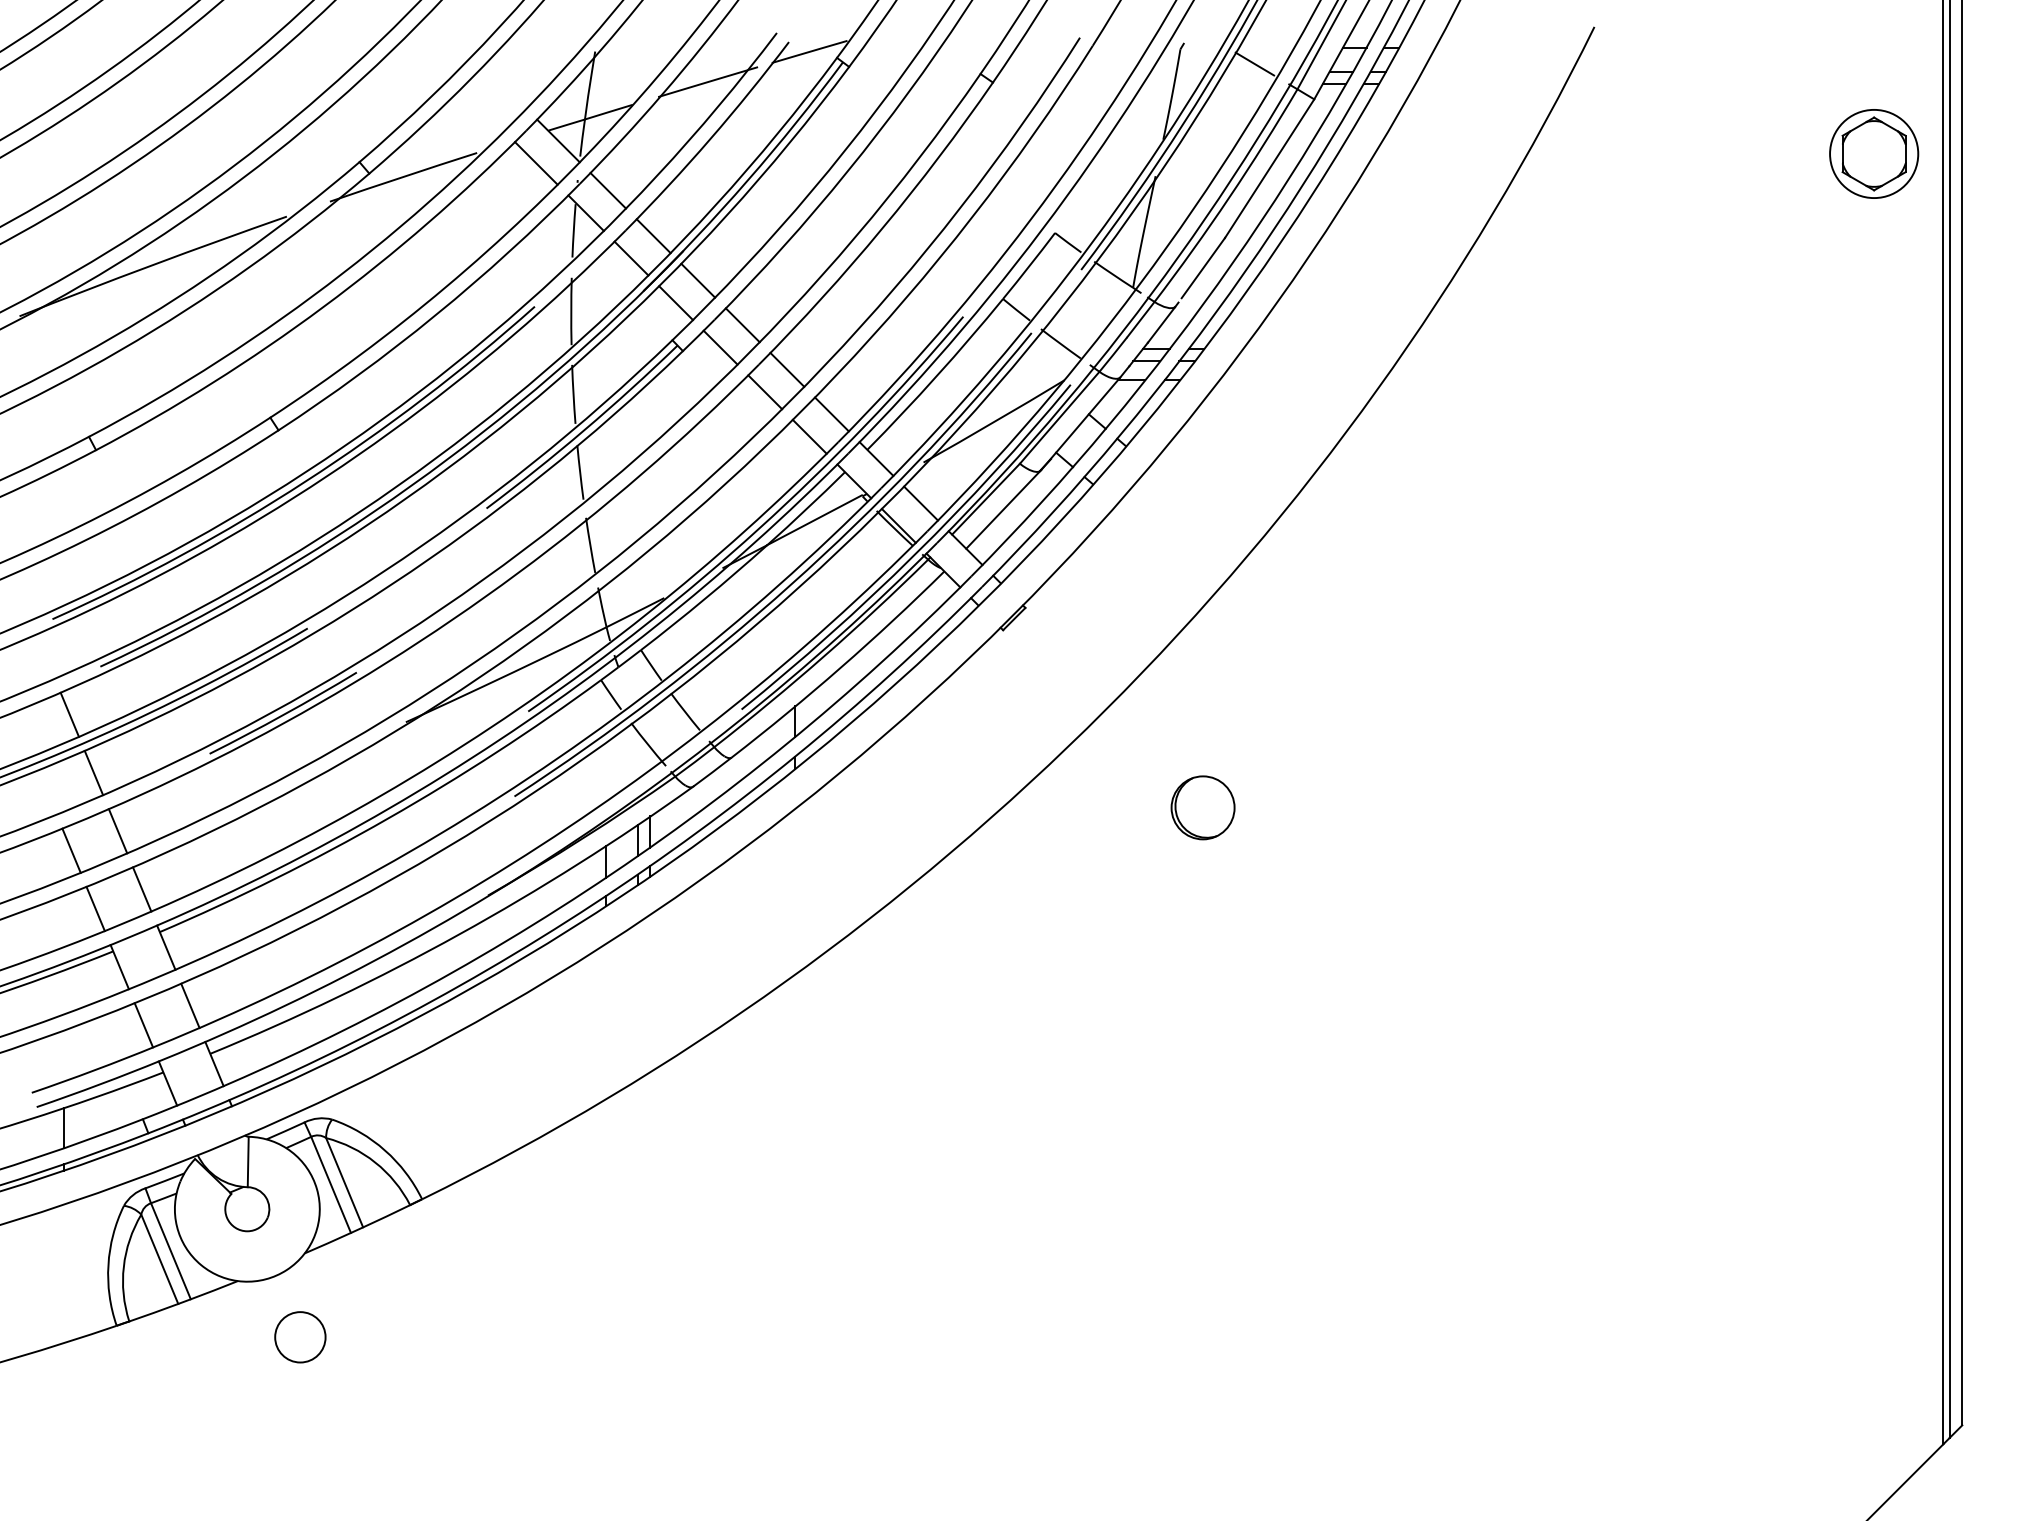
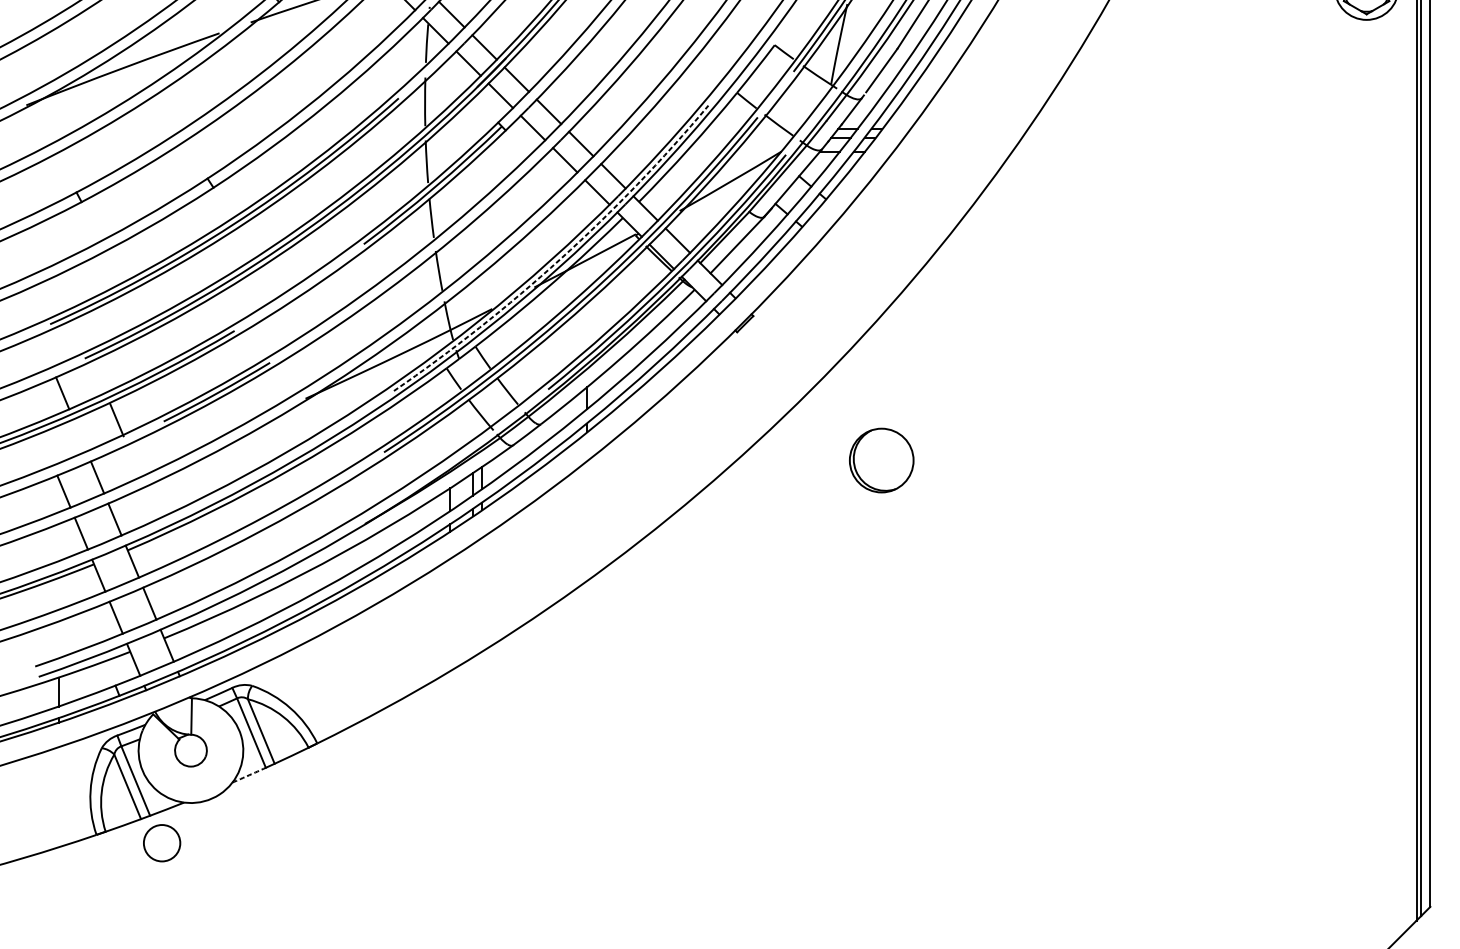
arc: (759, 528) -> (561, 258), solid -> dashed
line: (93, 772) -> (116, 419), moved
part: (1202, 807) -> (881, 460), size x1.4
arc: (327, 1243) -> (248, 775), solid -> dashed
circle: (300, 1337) -> (162, 843), moved

